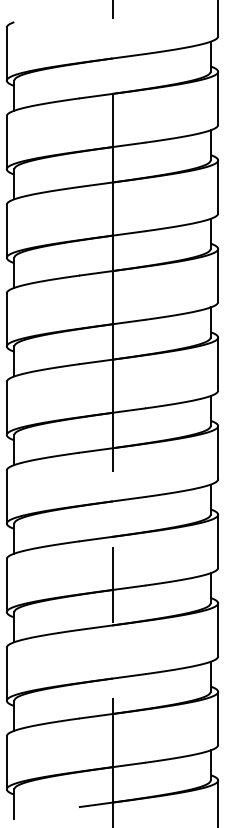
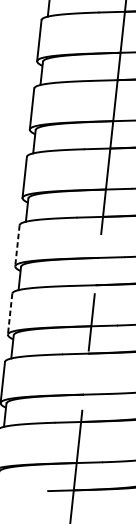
line: (6, 497) -> (17, 246), solid -> dashed
line: (6, 585) -> (9, 314), solid -> dashed

